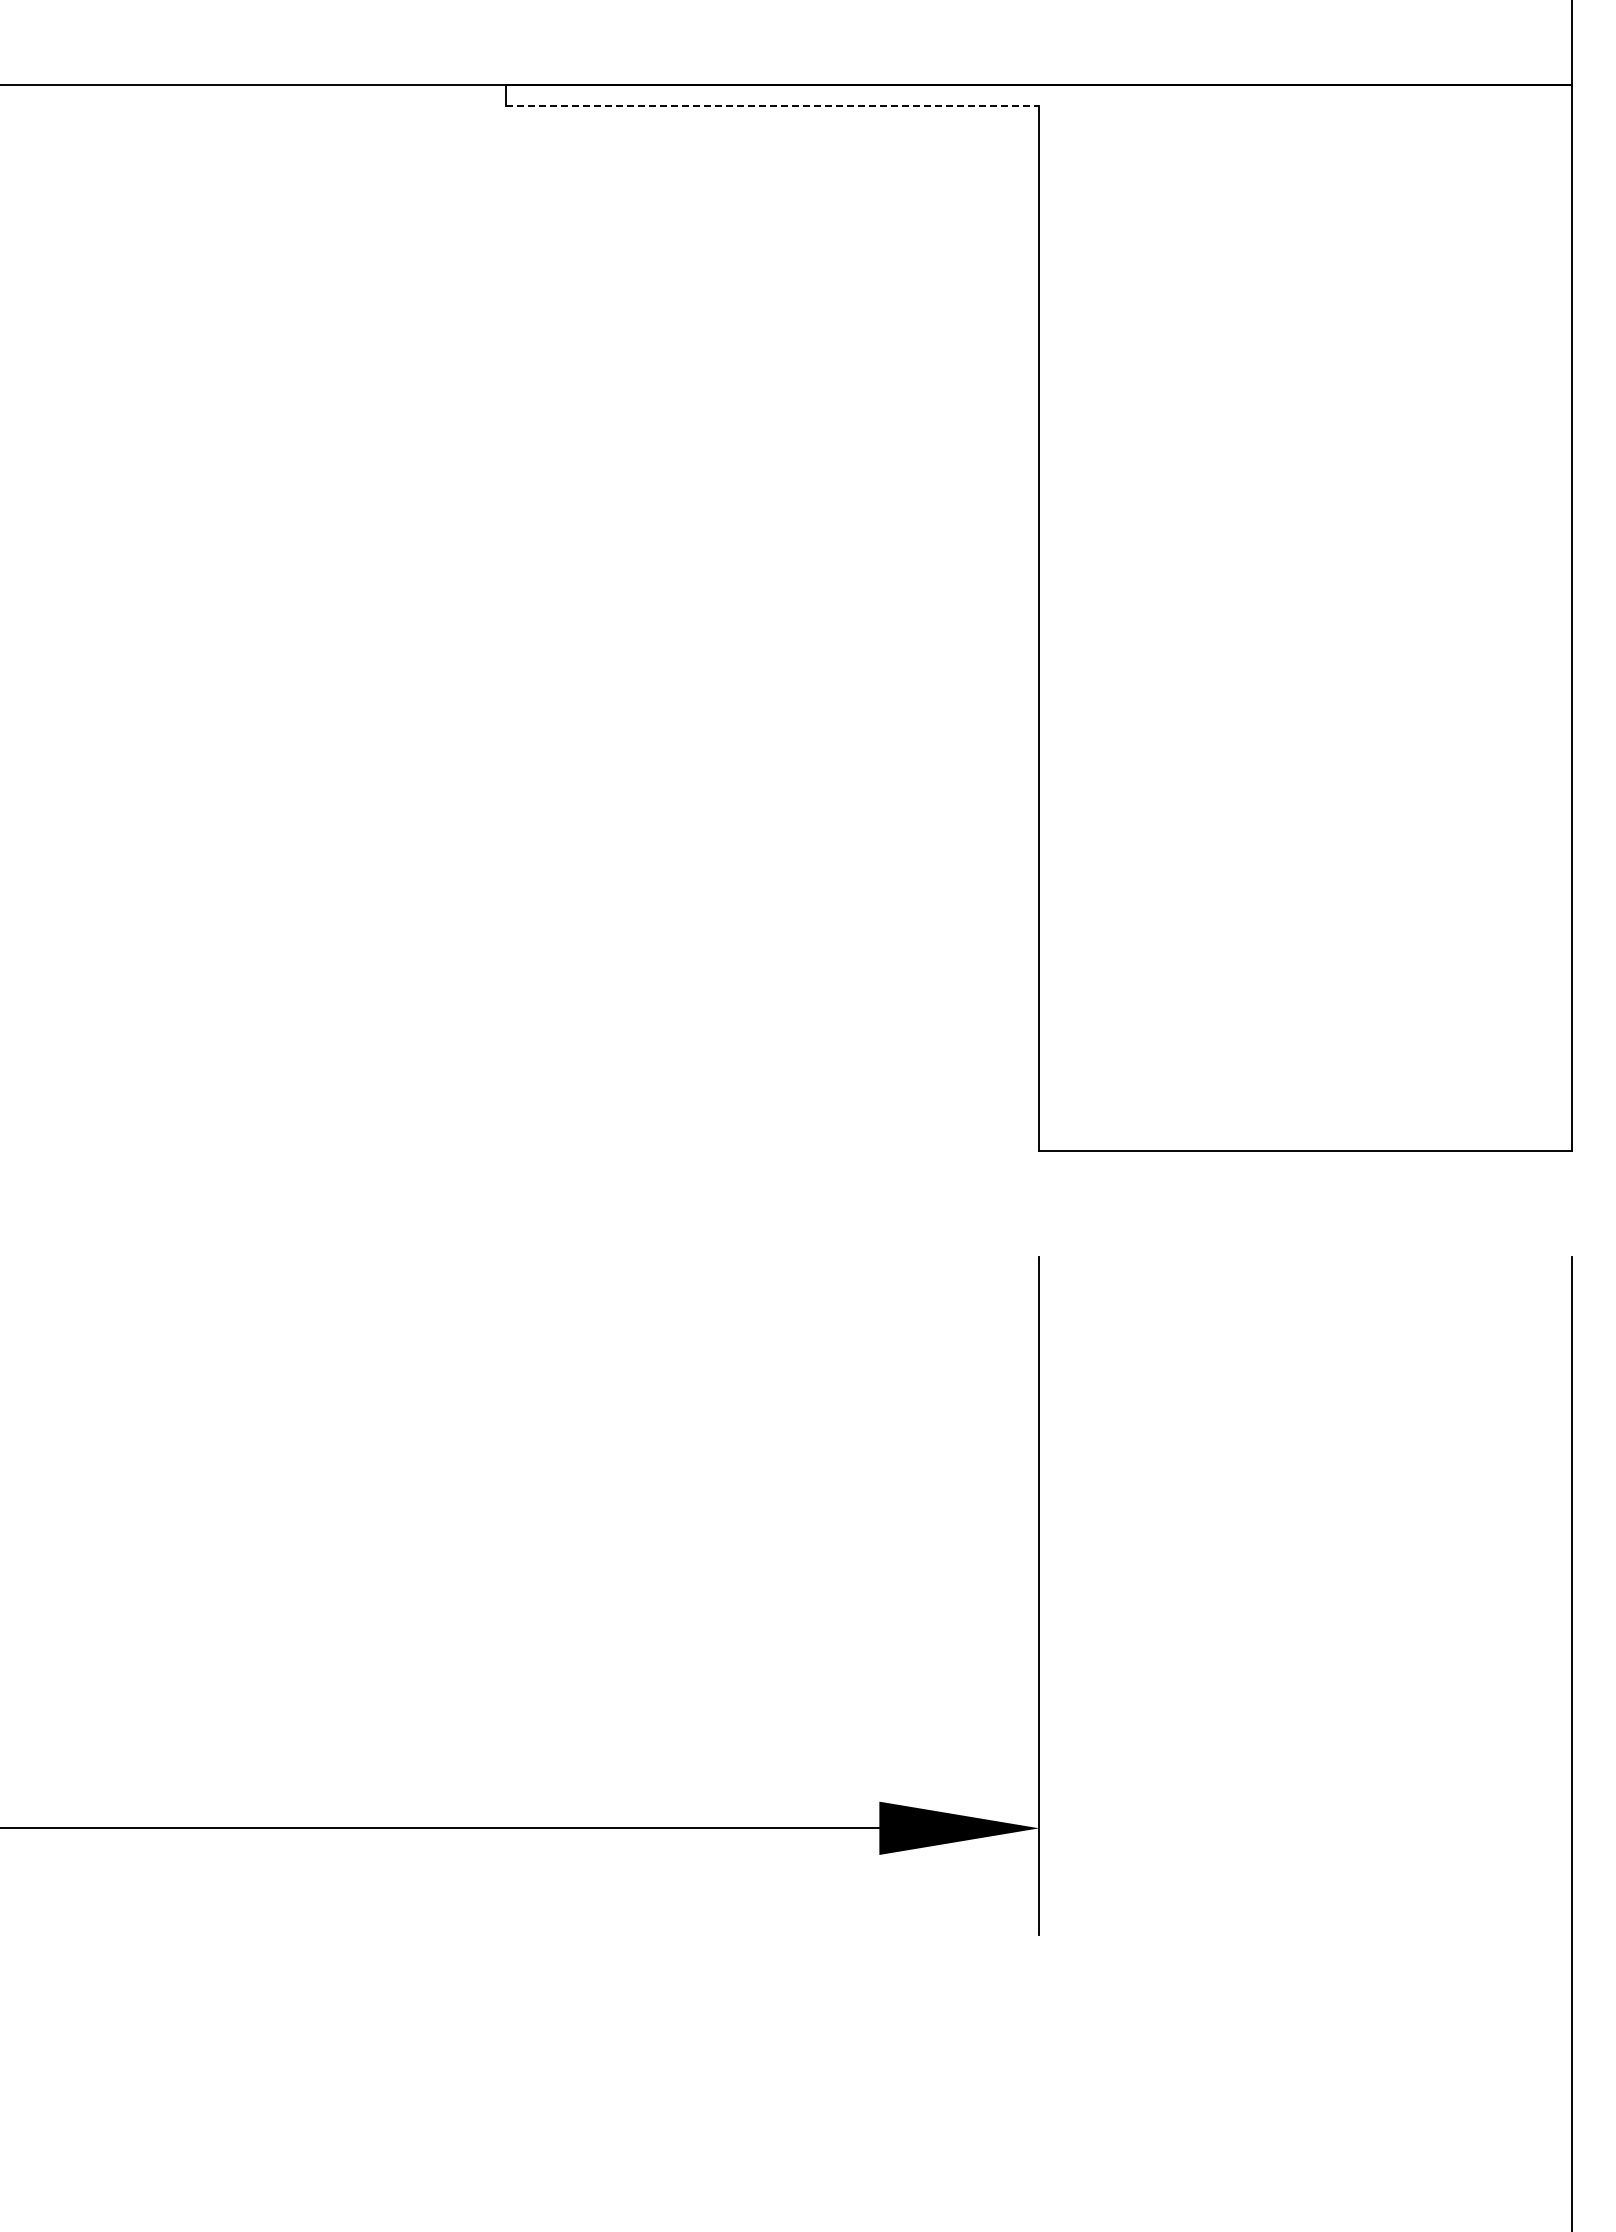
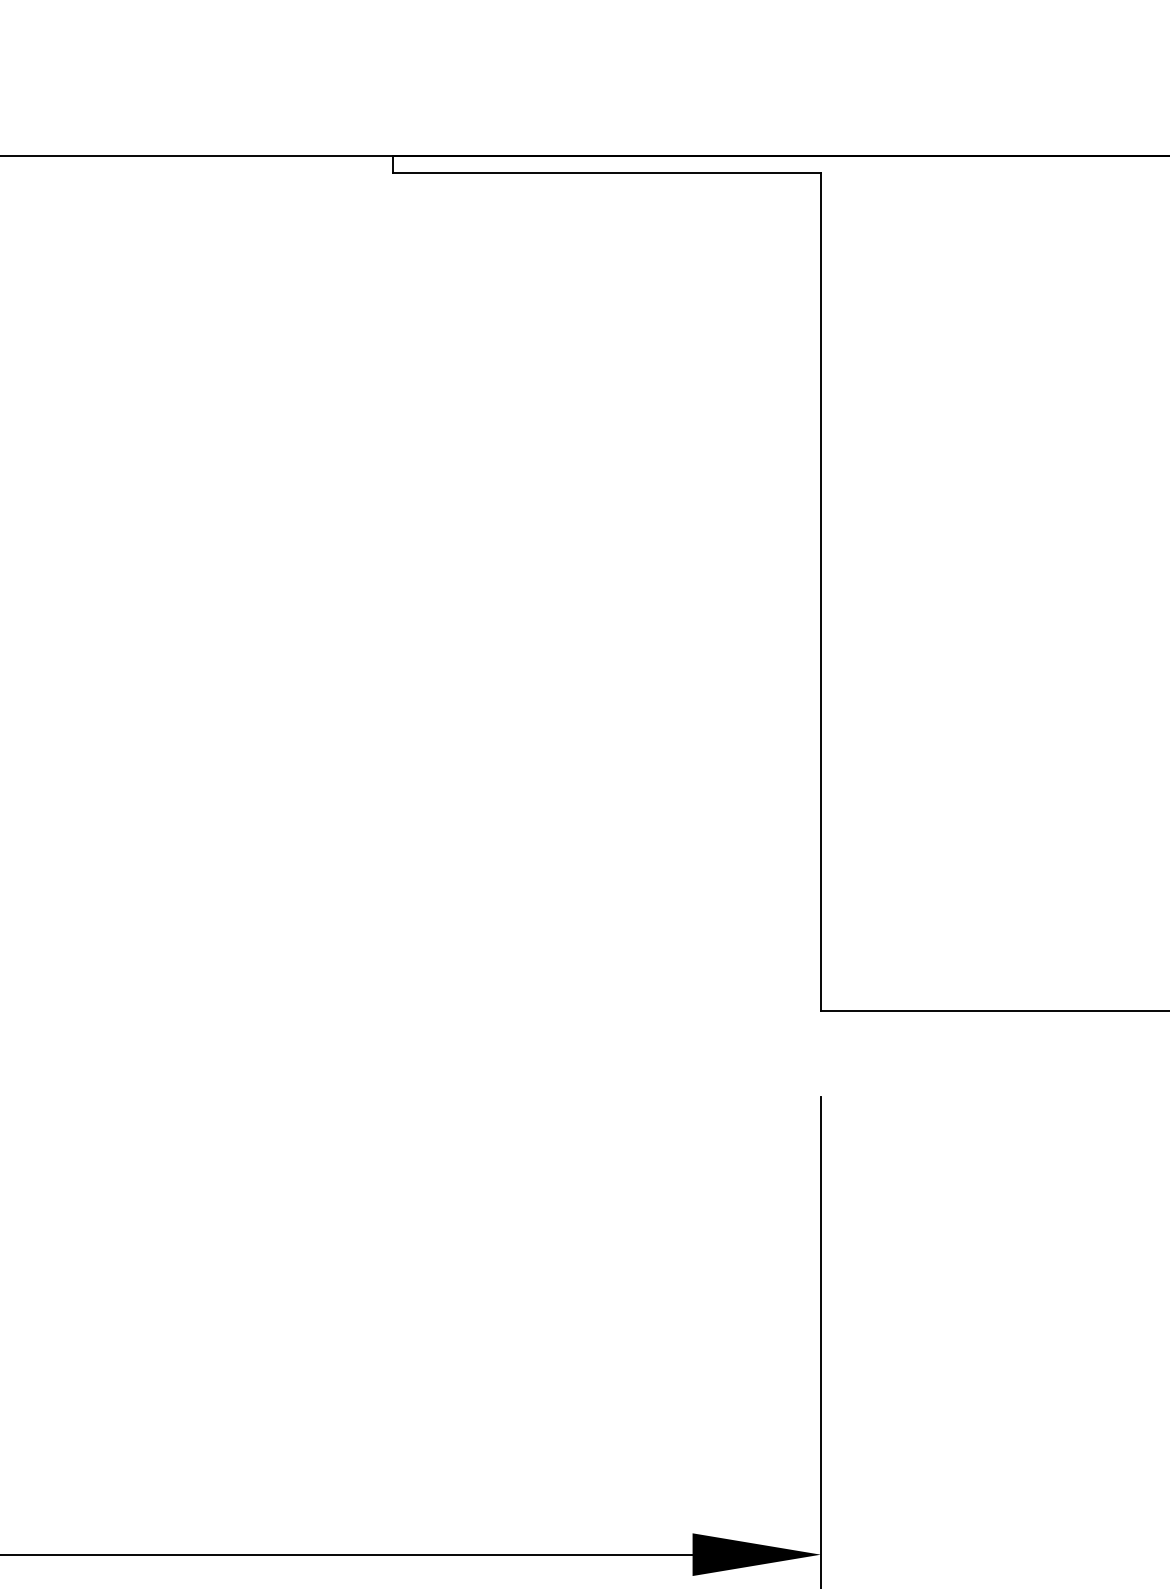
line: (772, 106) -> (606, 173), dashed -> solid

